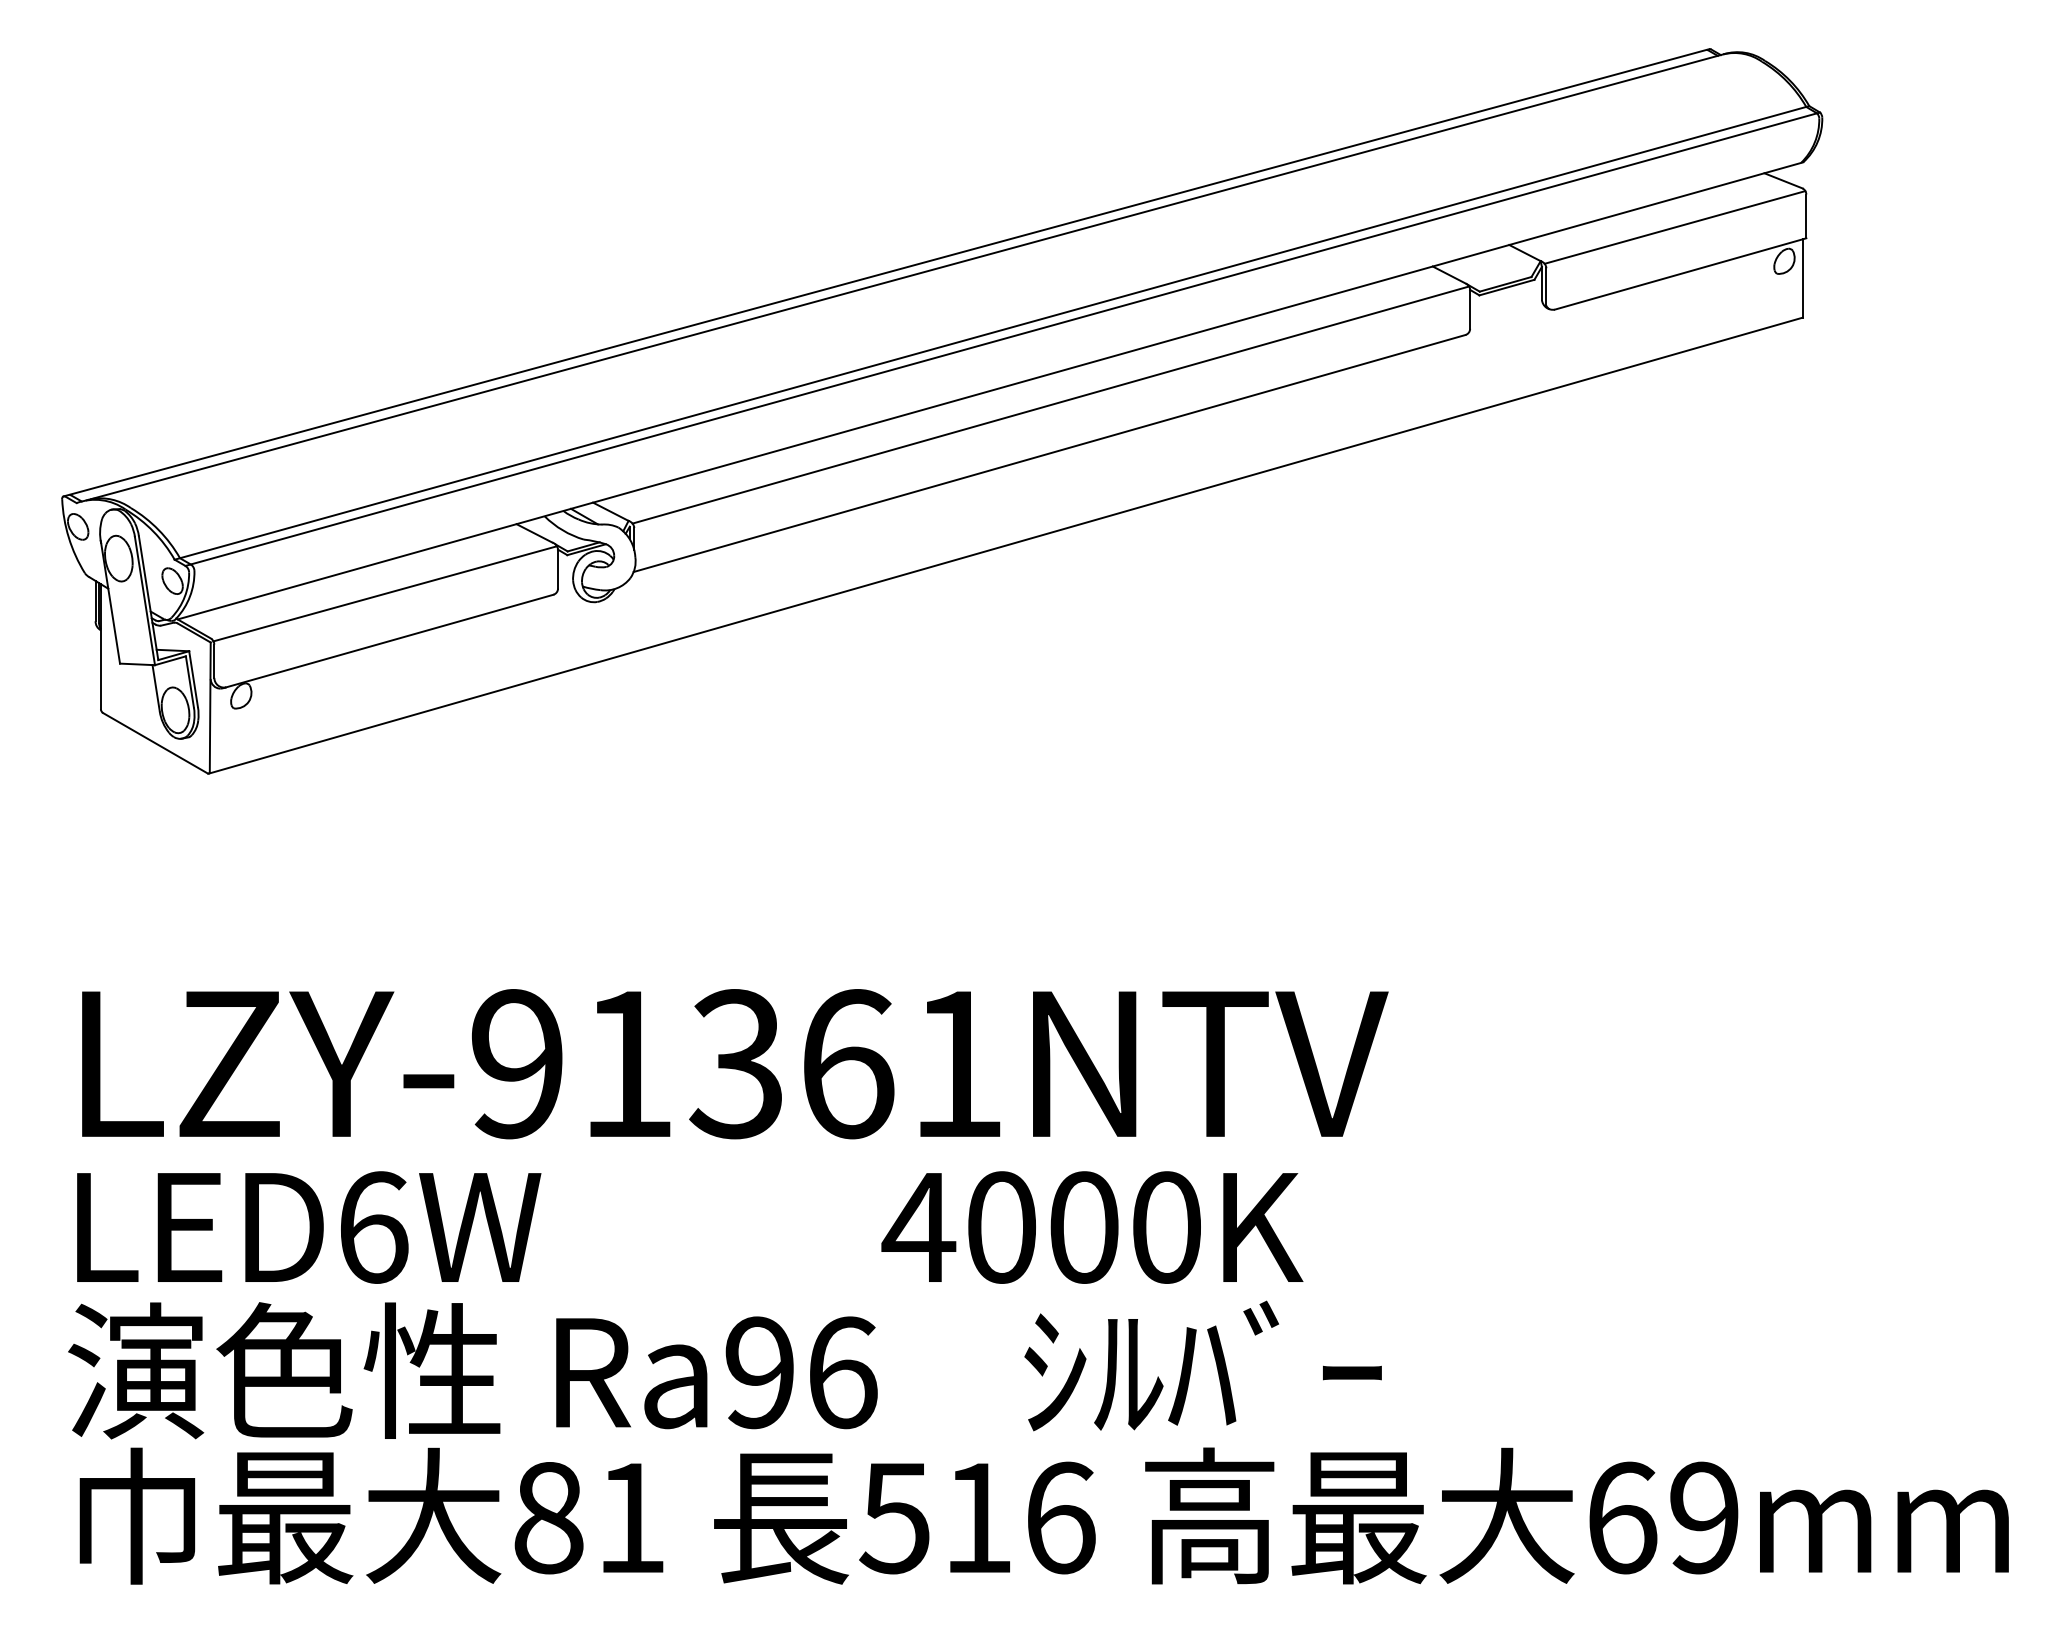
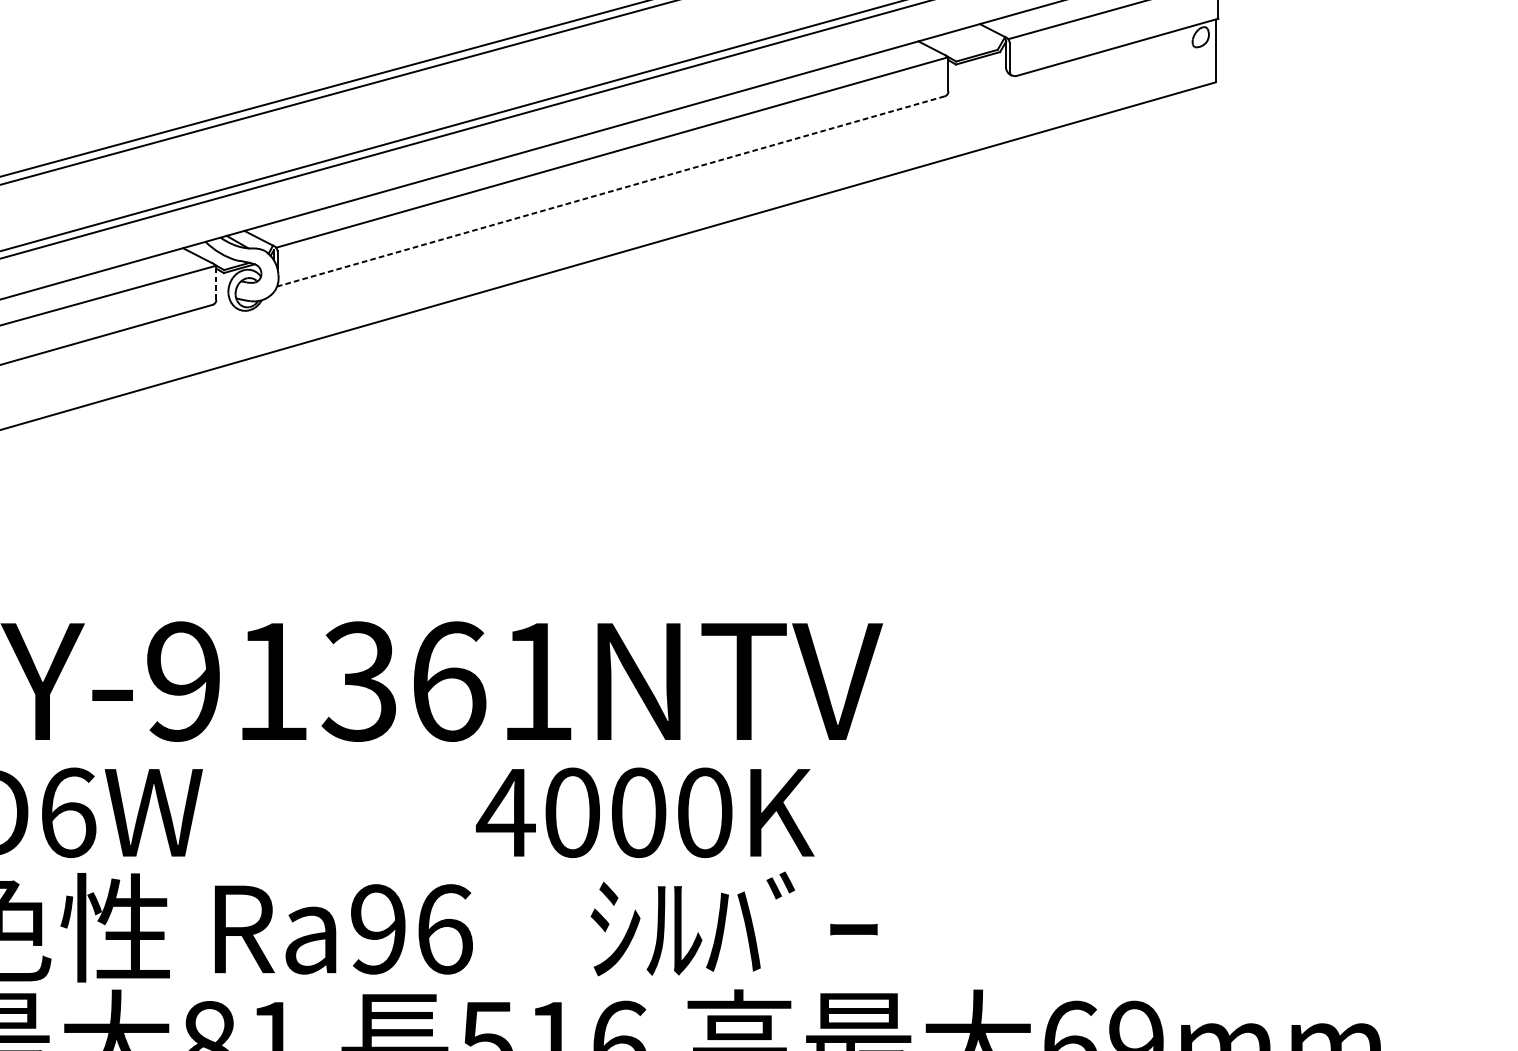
line: (1049, 453) -> (610, 191), solid -> dashed
line: (558, 568) -> (216, 283), solid -> dashed

